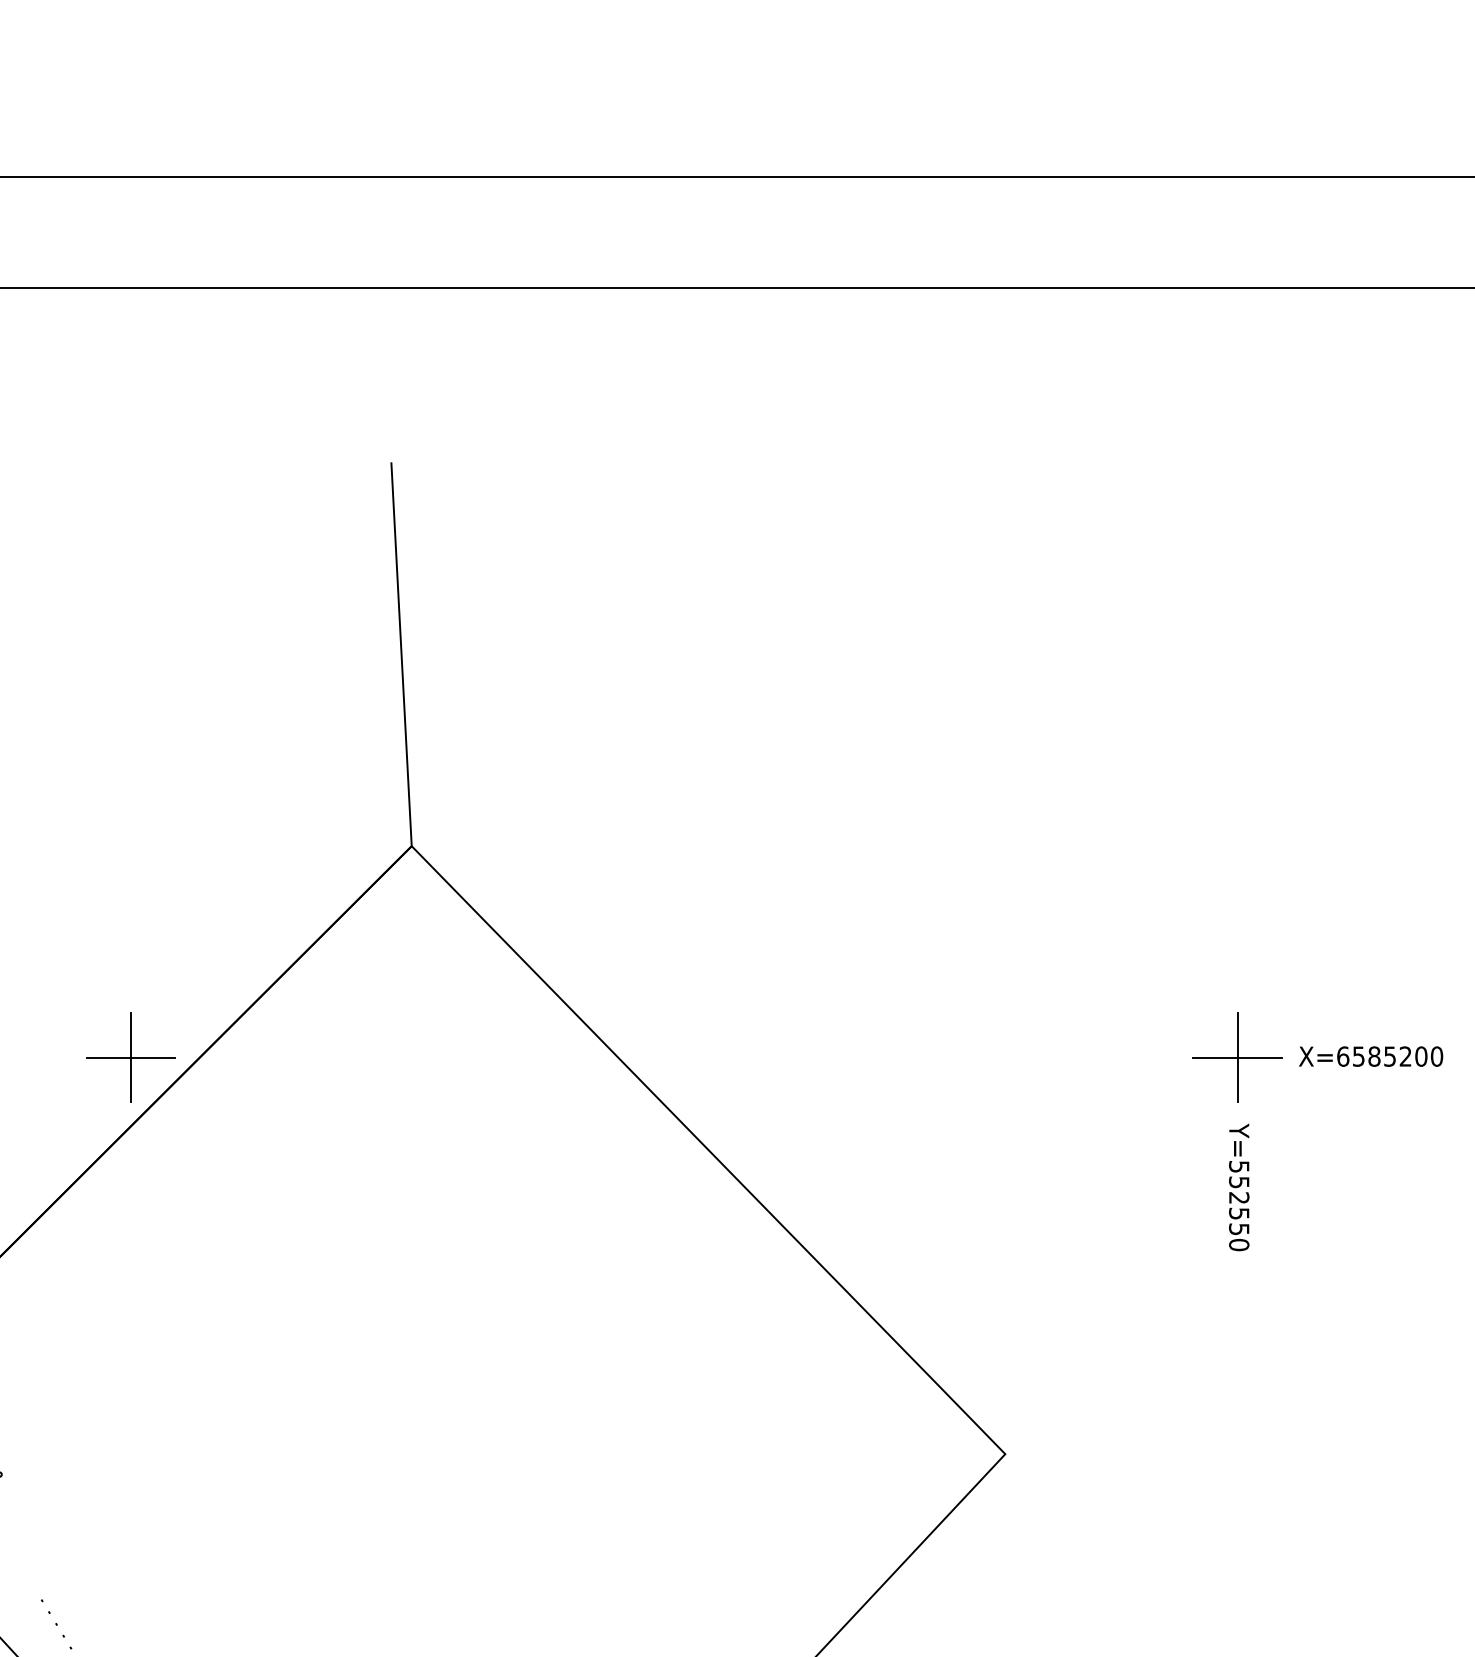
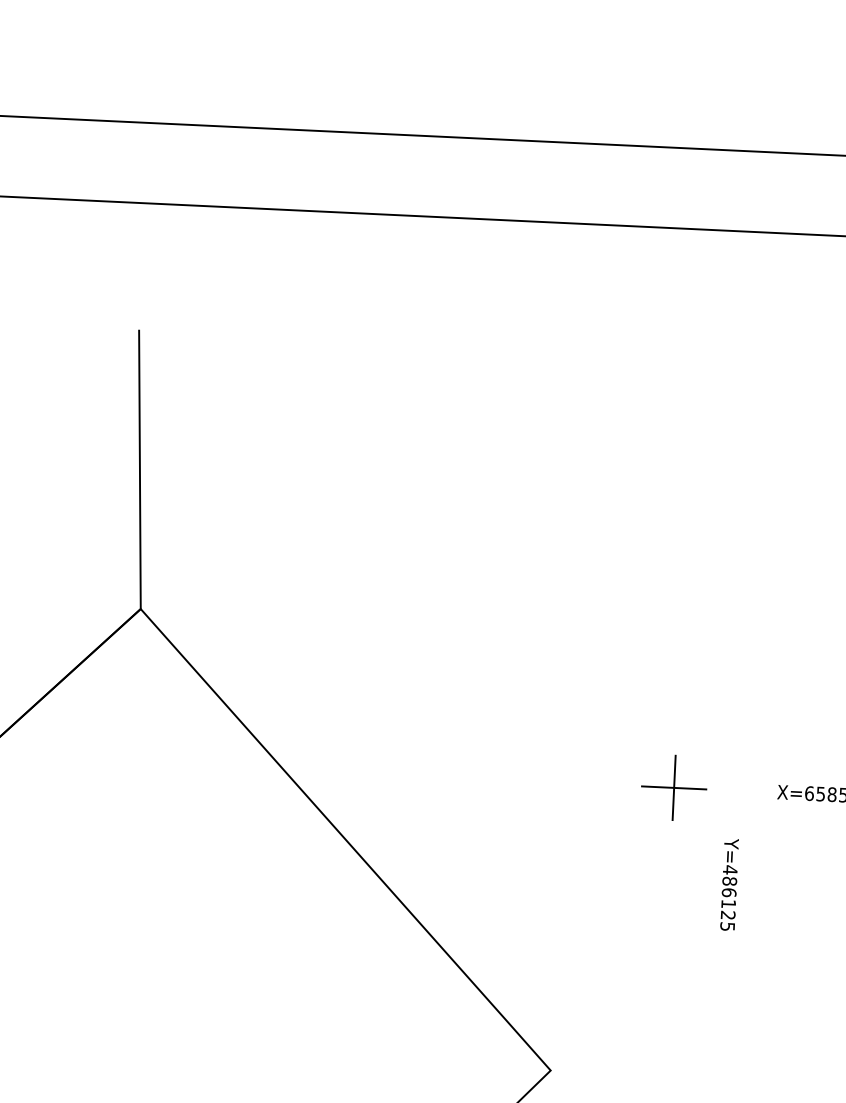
part: (1237, 1057) -> (674, 787), moved
text: (1239, 1205) -> (729, 898), Y=552550 -> Y=486125

